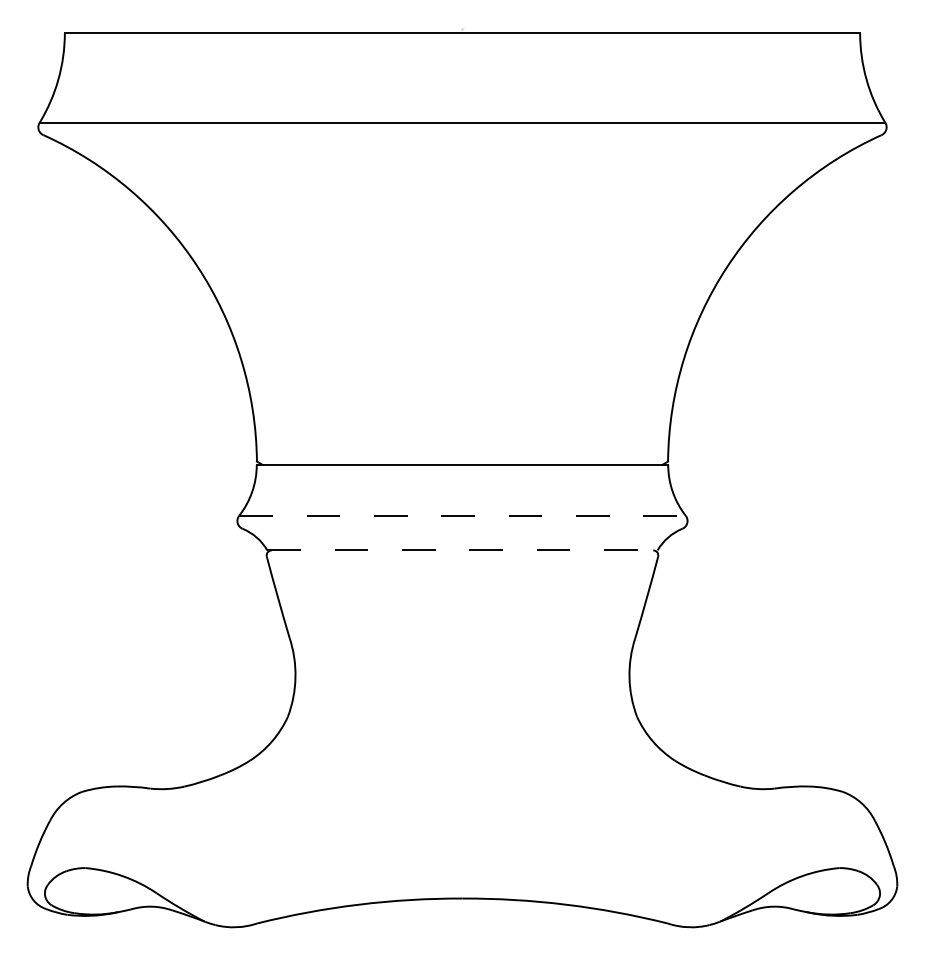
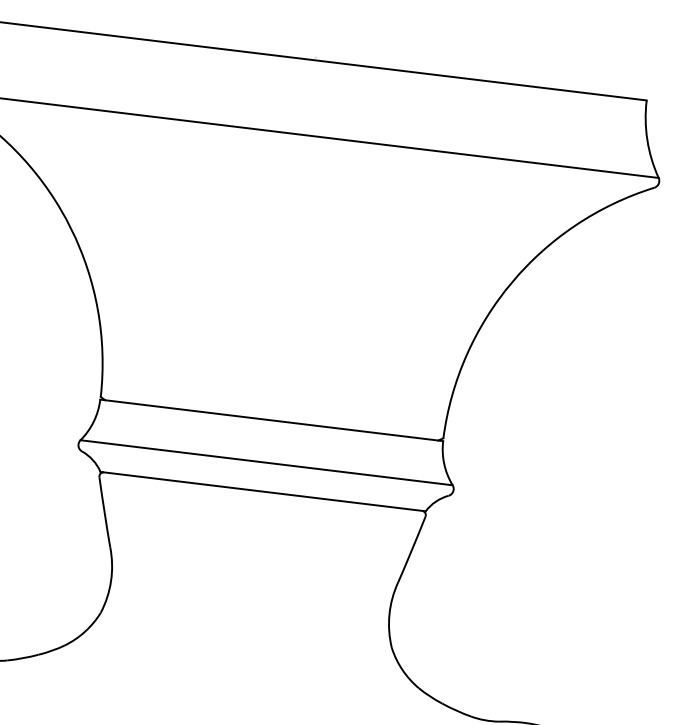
line: (462, 515) -> (266, 462), dashed -> solid
line: (462, 550) -> (263, 491), dashed -> solid

